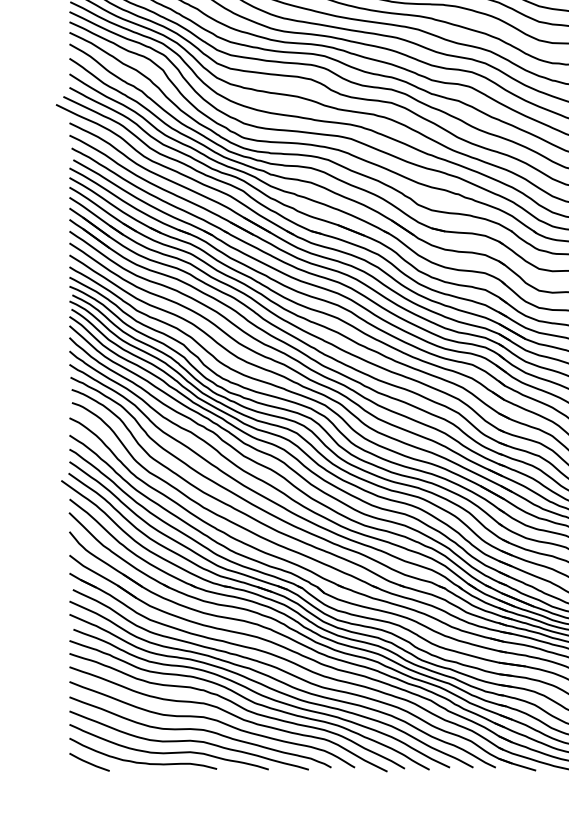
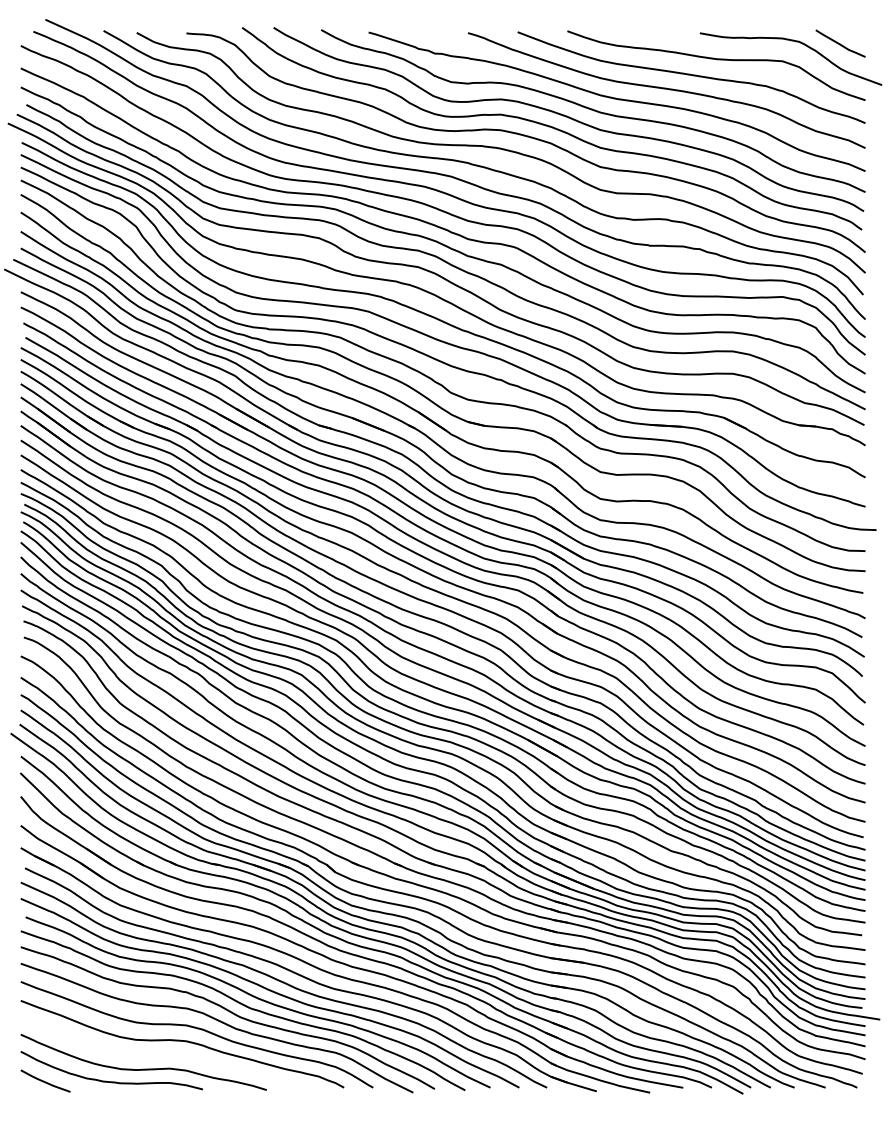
curve: (189, 739) -> (168, 1053), removed

